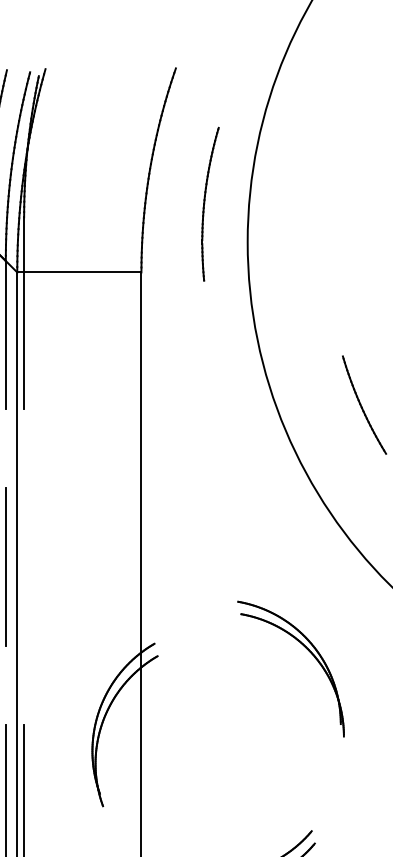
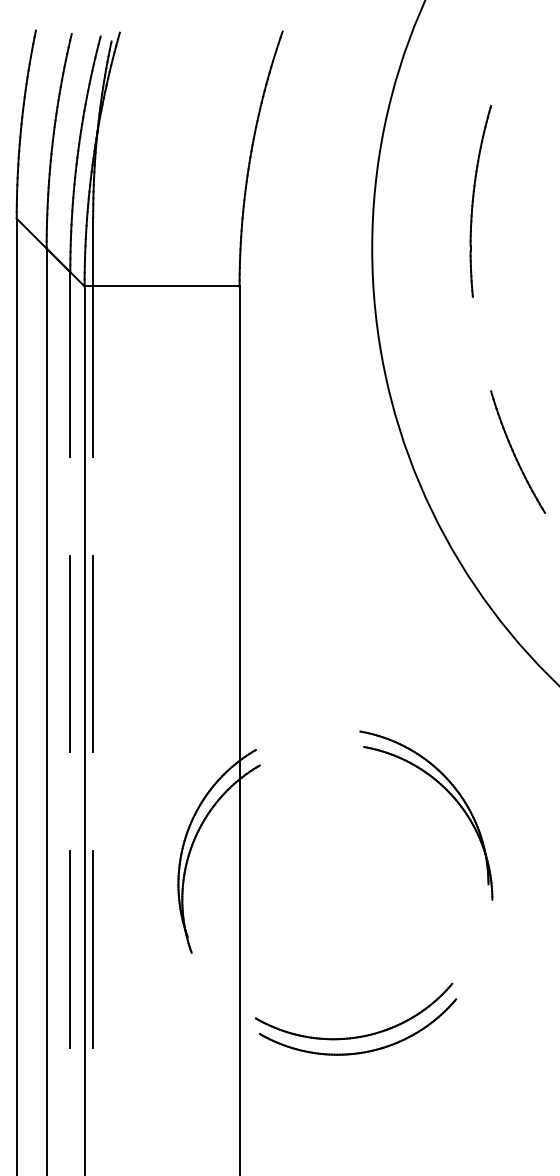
part: (204, 204) -> (473, 201), moved
line: (24, 566) -> (93, 653), added
part: (308, 651) -> (448, 793), moved

